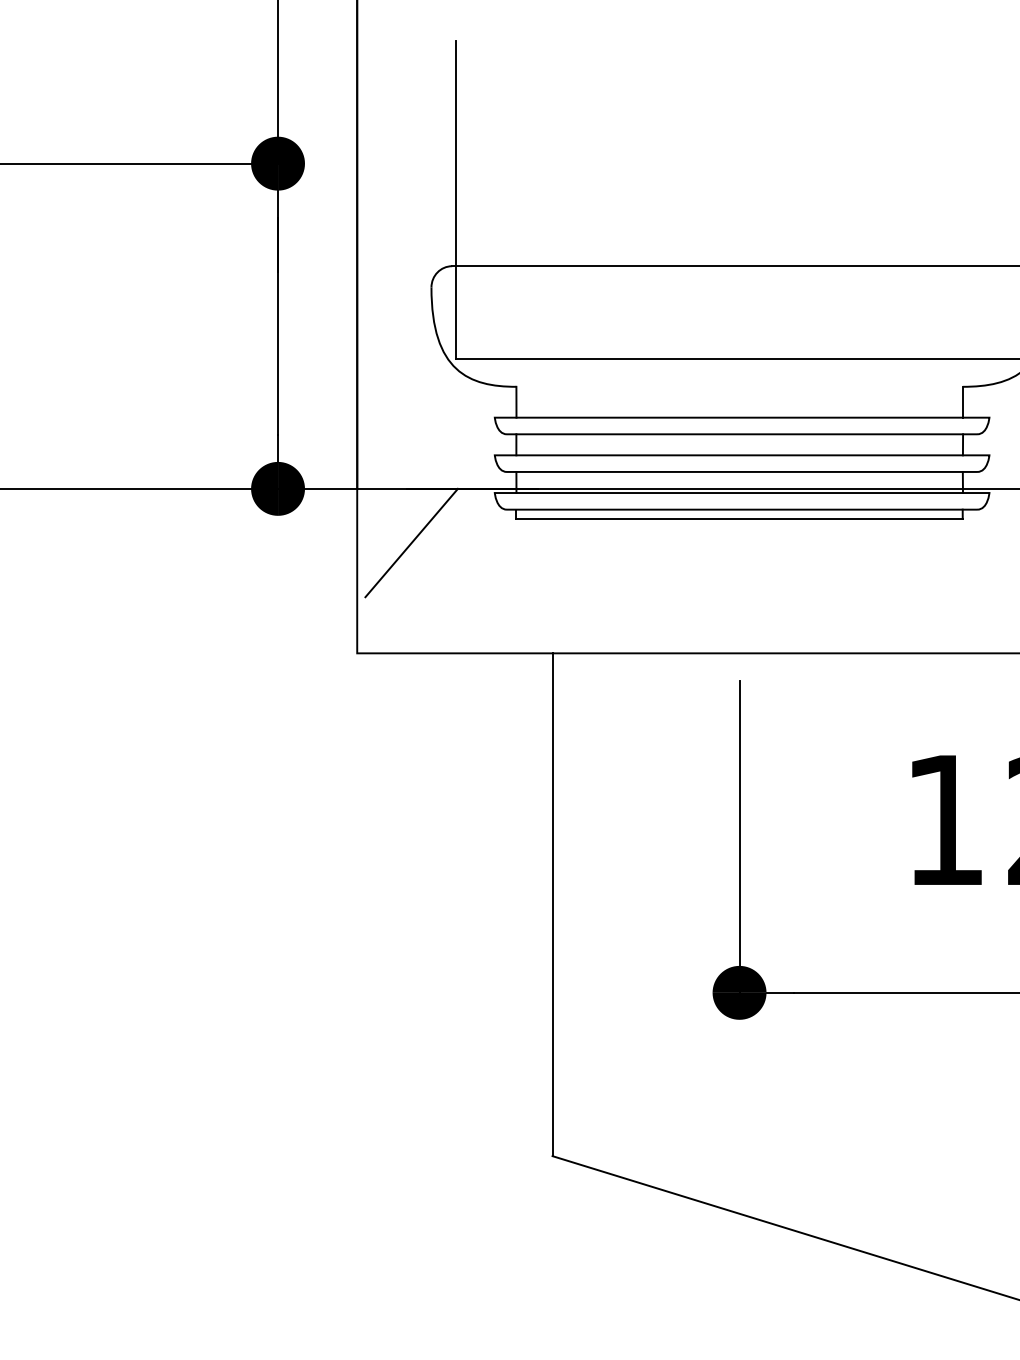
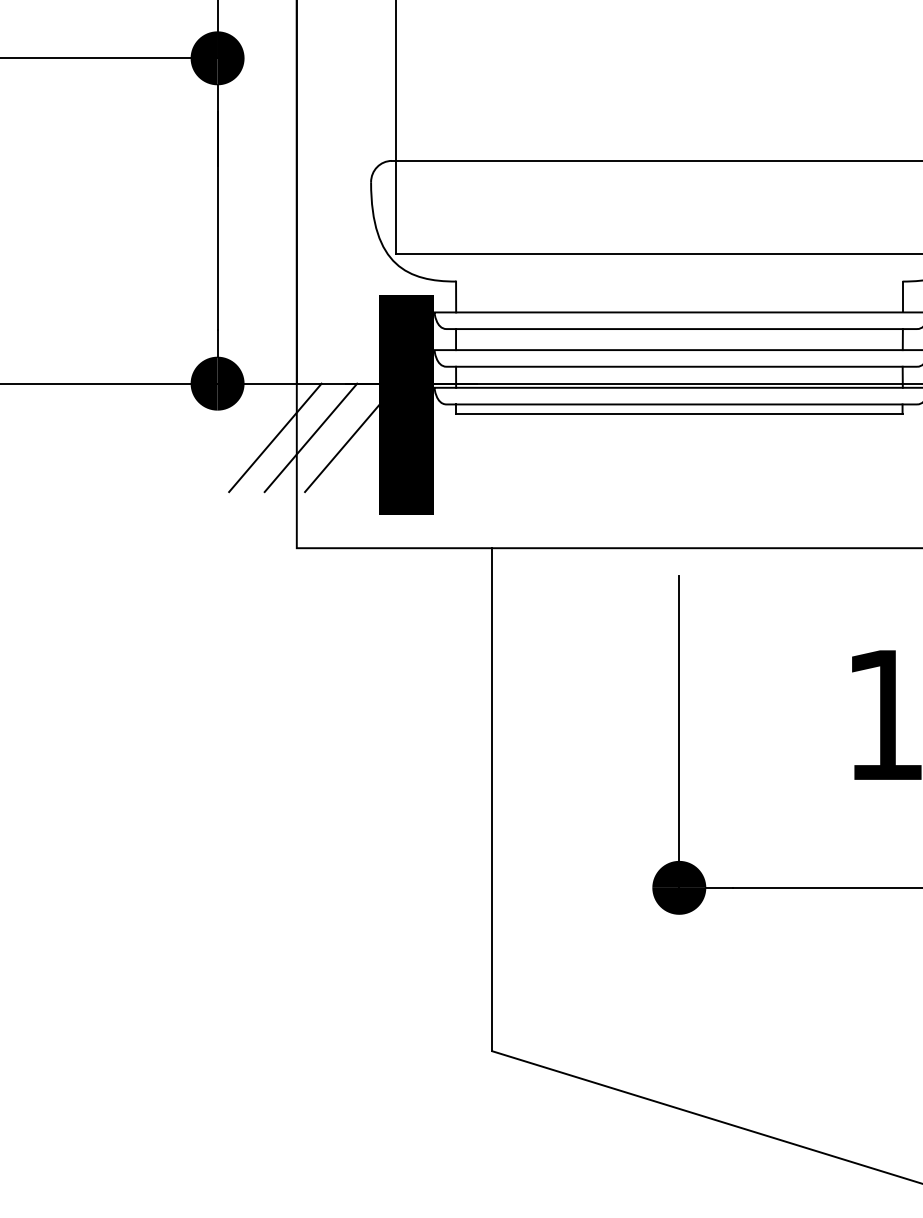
fill: (466, 509) -> (406, 404), added
line: (335, 542) -> (275, 437), added
line: (371, 542) -> (311, 437), added

